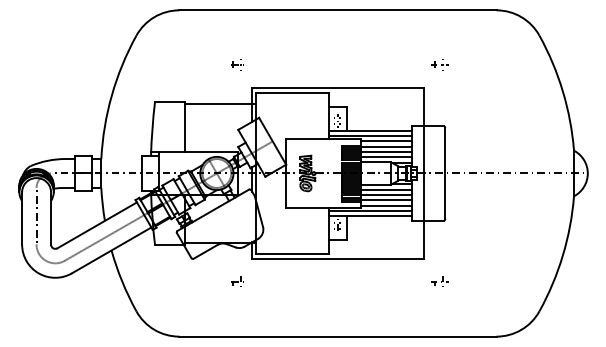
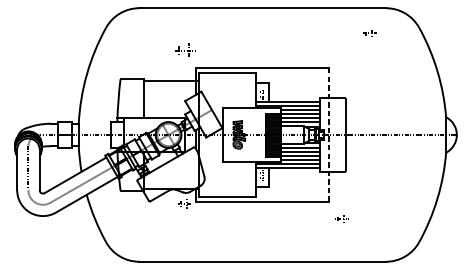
part: (237, 64) -> (184, 50), size x1.6
part: (439, 64) -> (369, 33), moved
line: (423, 173) -> (329, 135), solid -> dashed
part: (237, 281) -> (184, 203), moved

